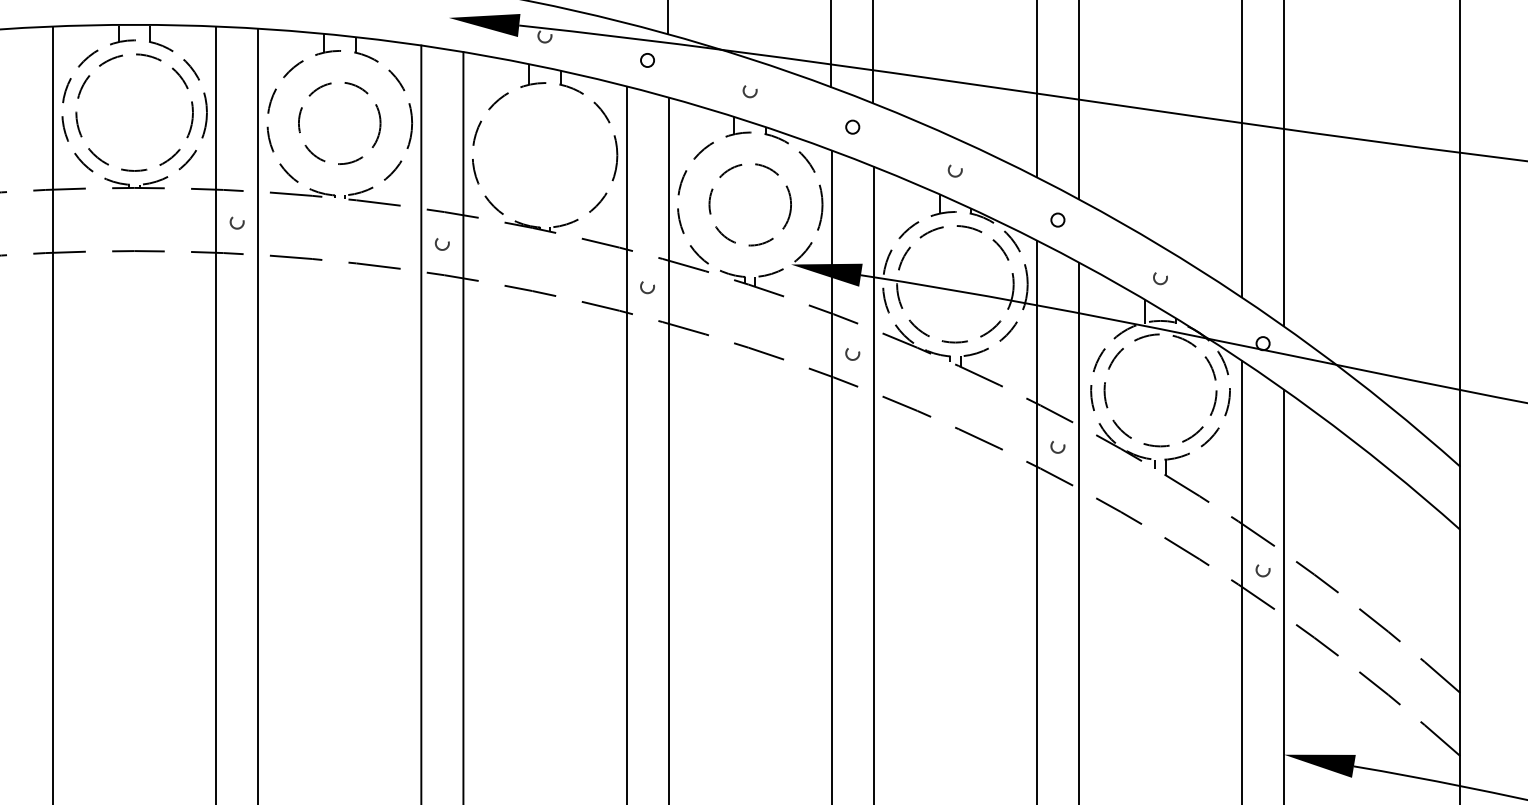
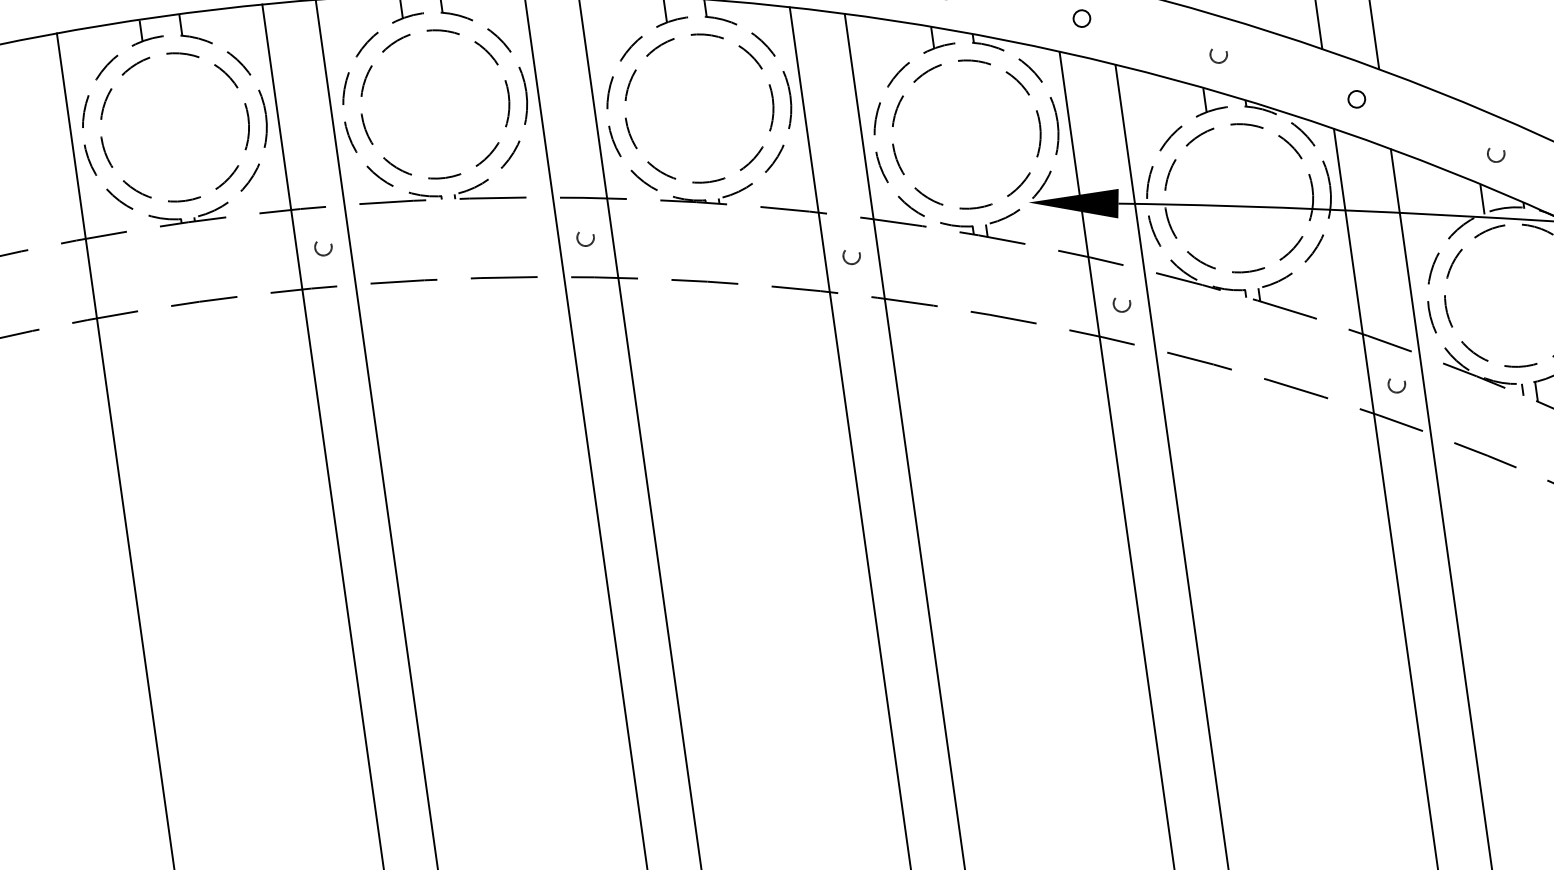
circle: (339, 123) -> (434, 104), size x1.43
circle: (544, 155) -> (698, 108), added
circle: (750, 204) -> (966, 134), size x1.43

